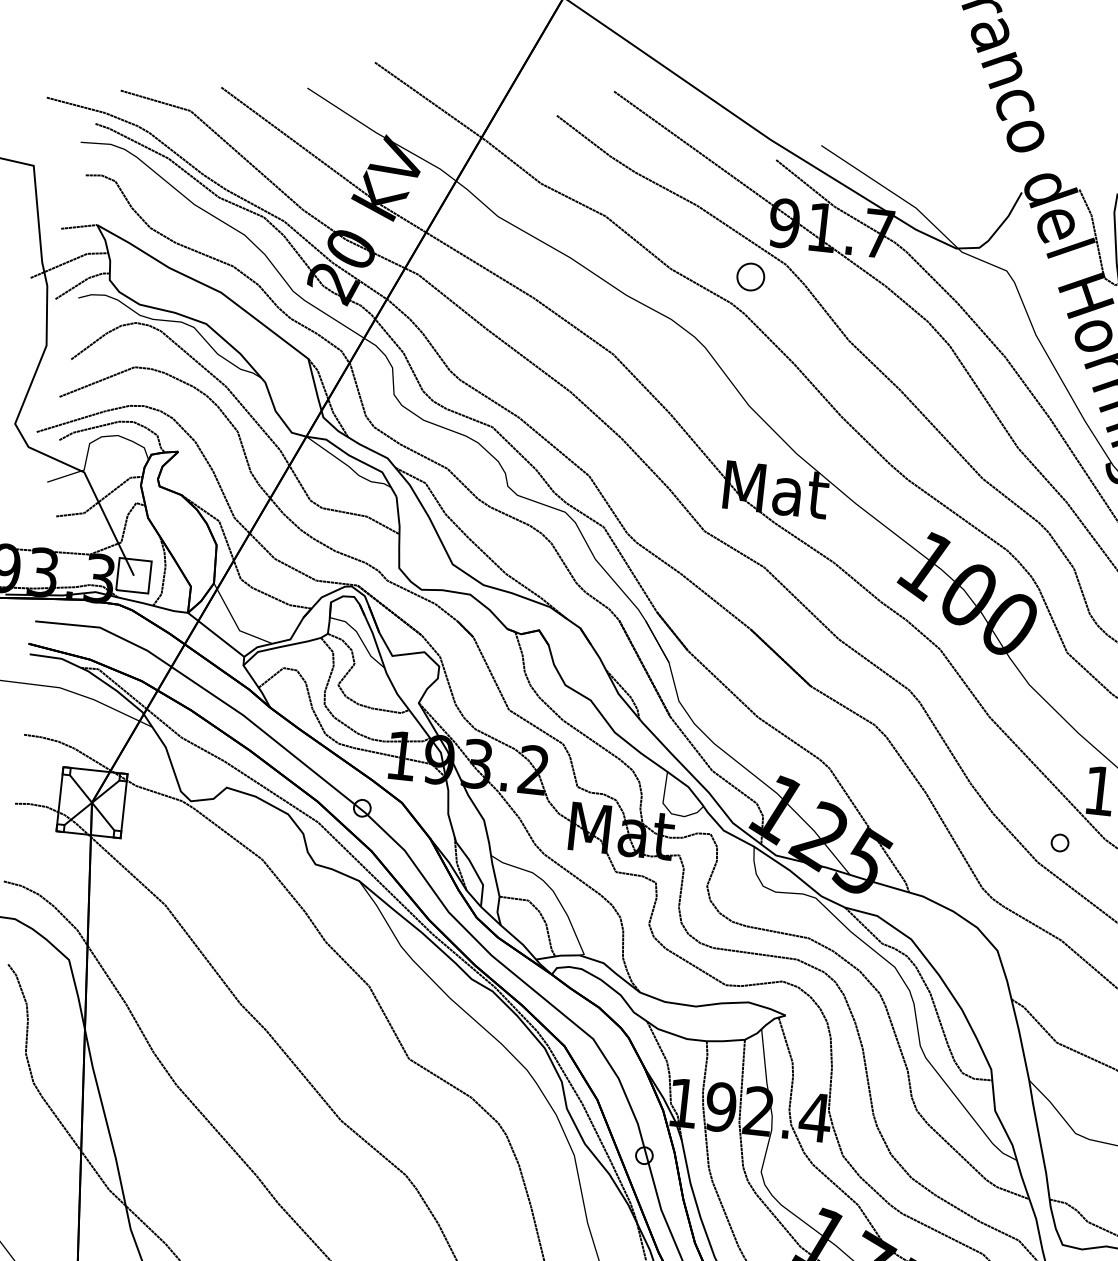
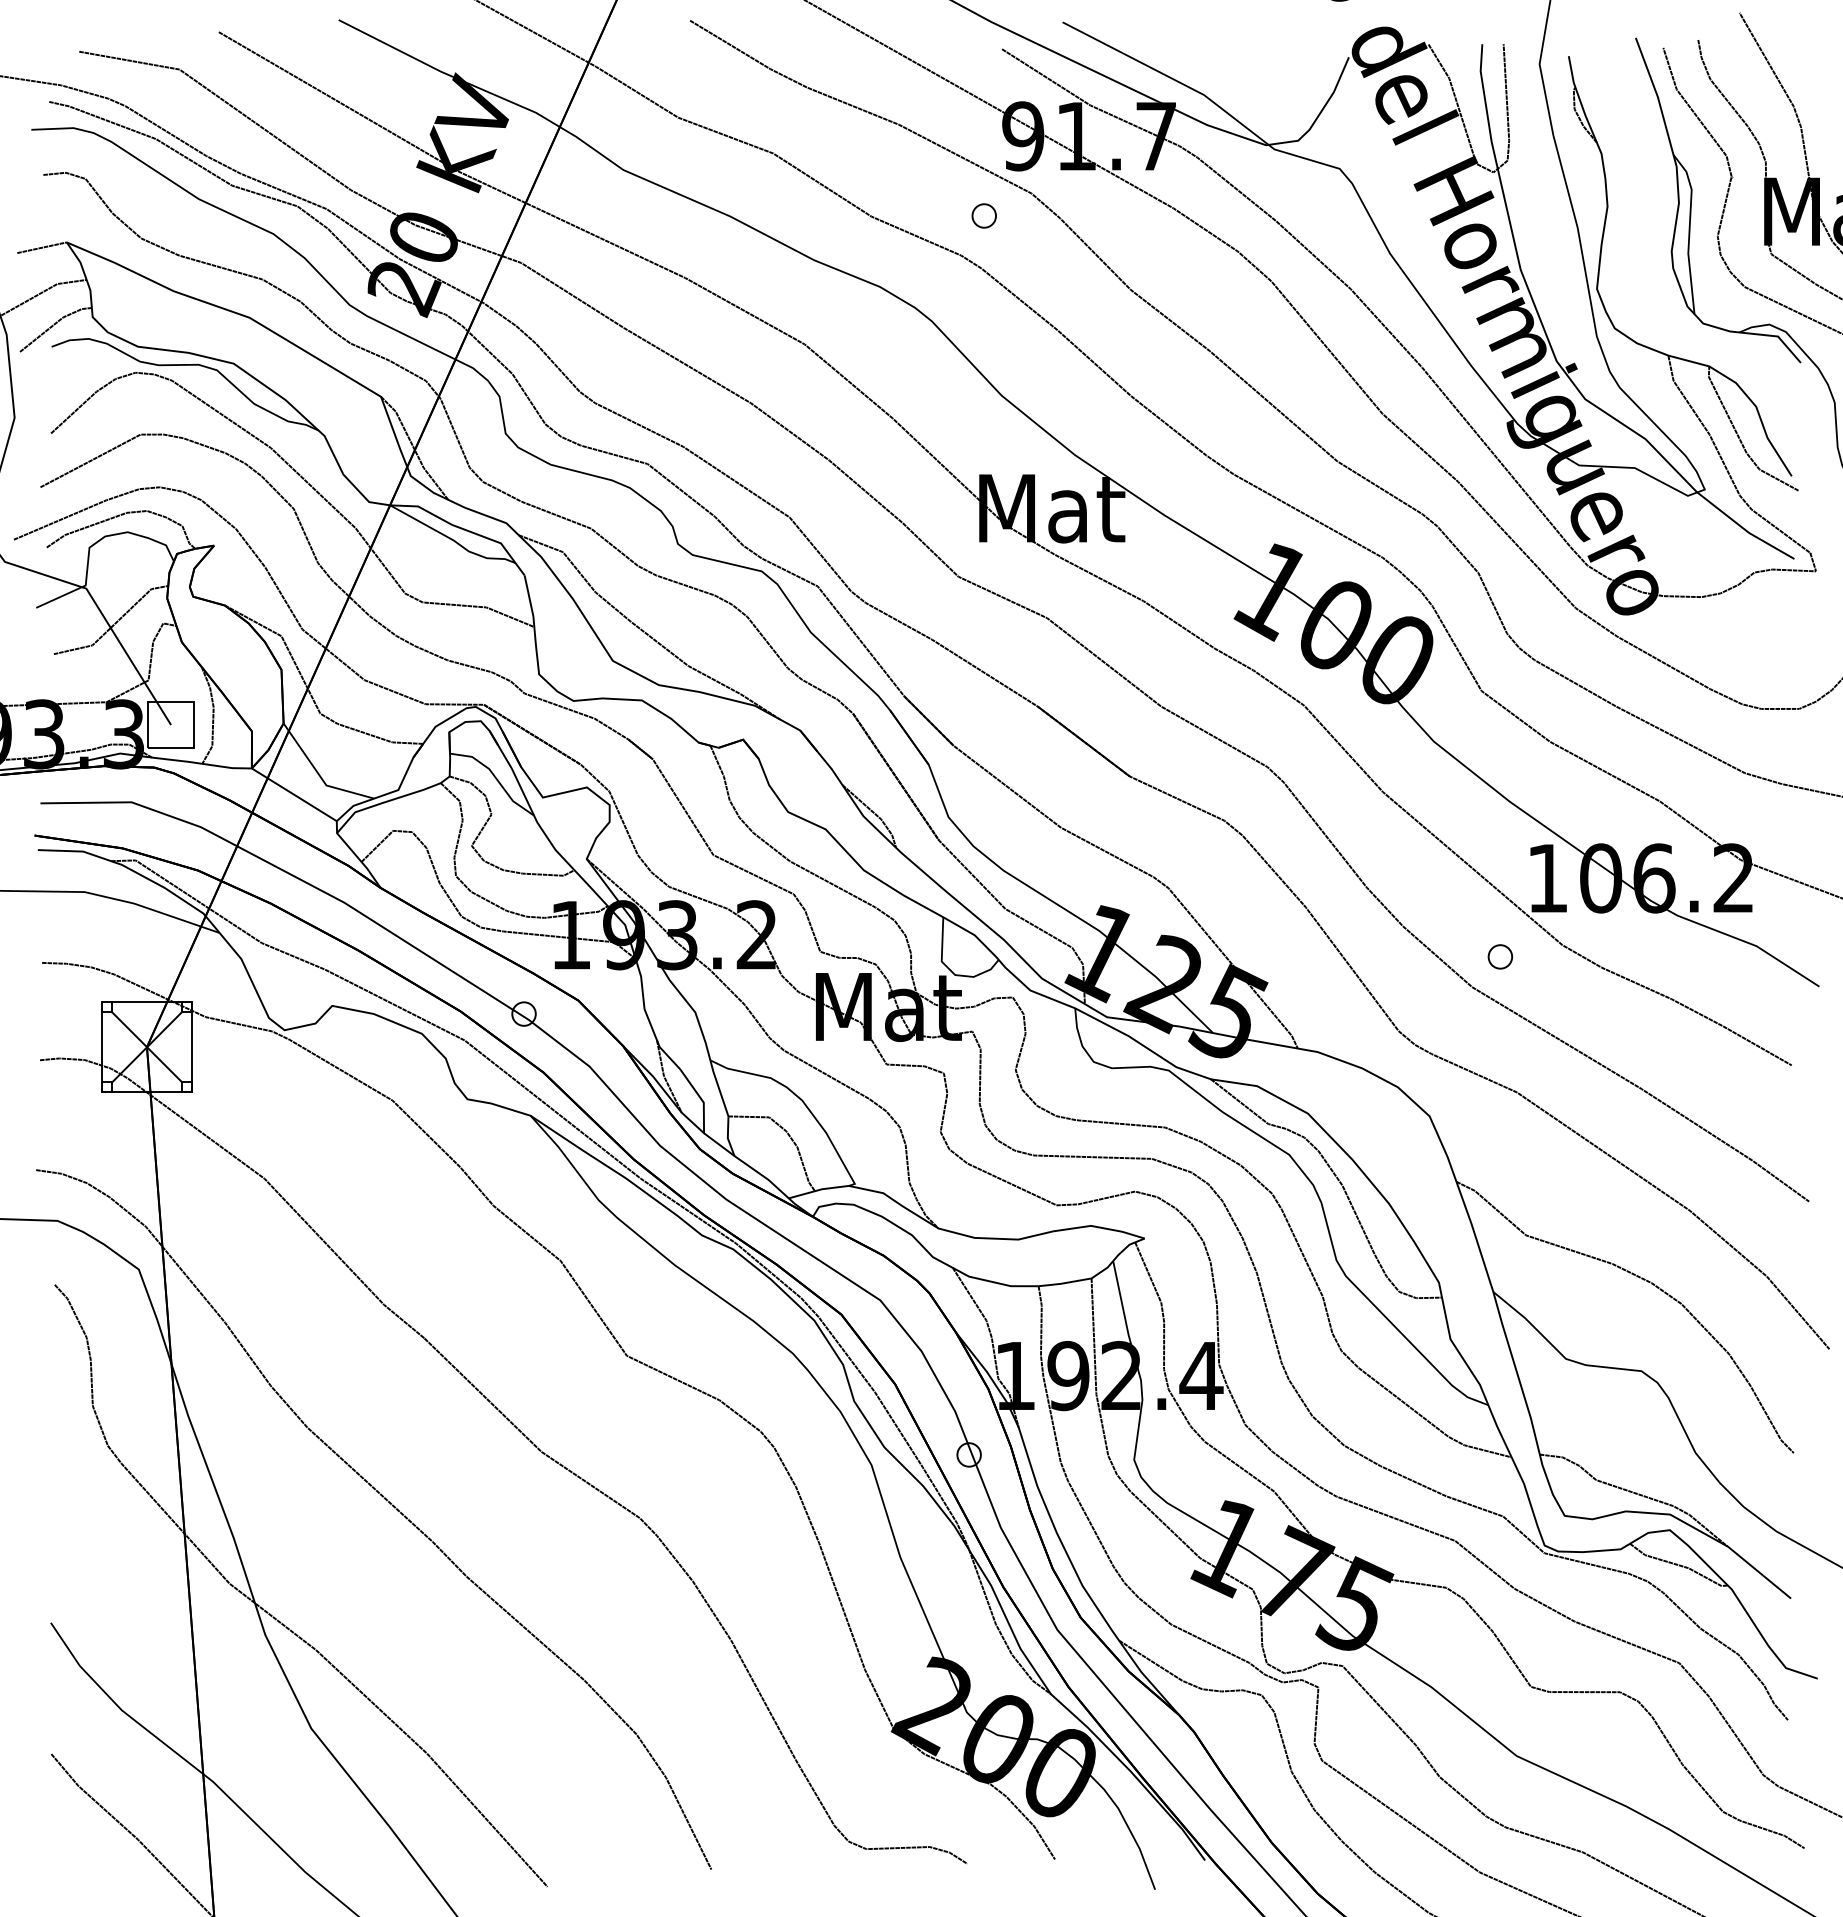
part: (750, 276) -> (983, 215), size x0.62

